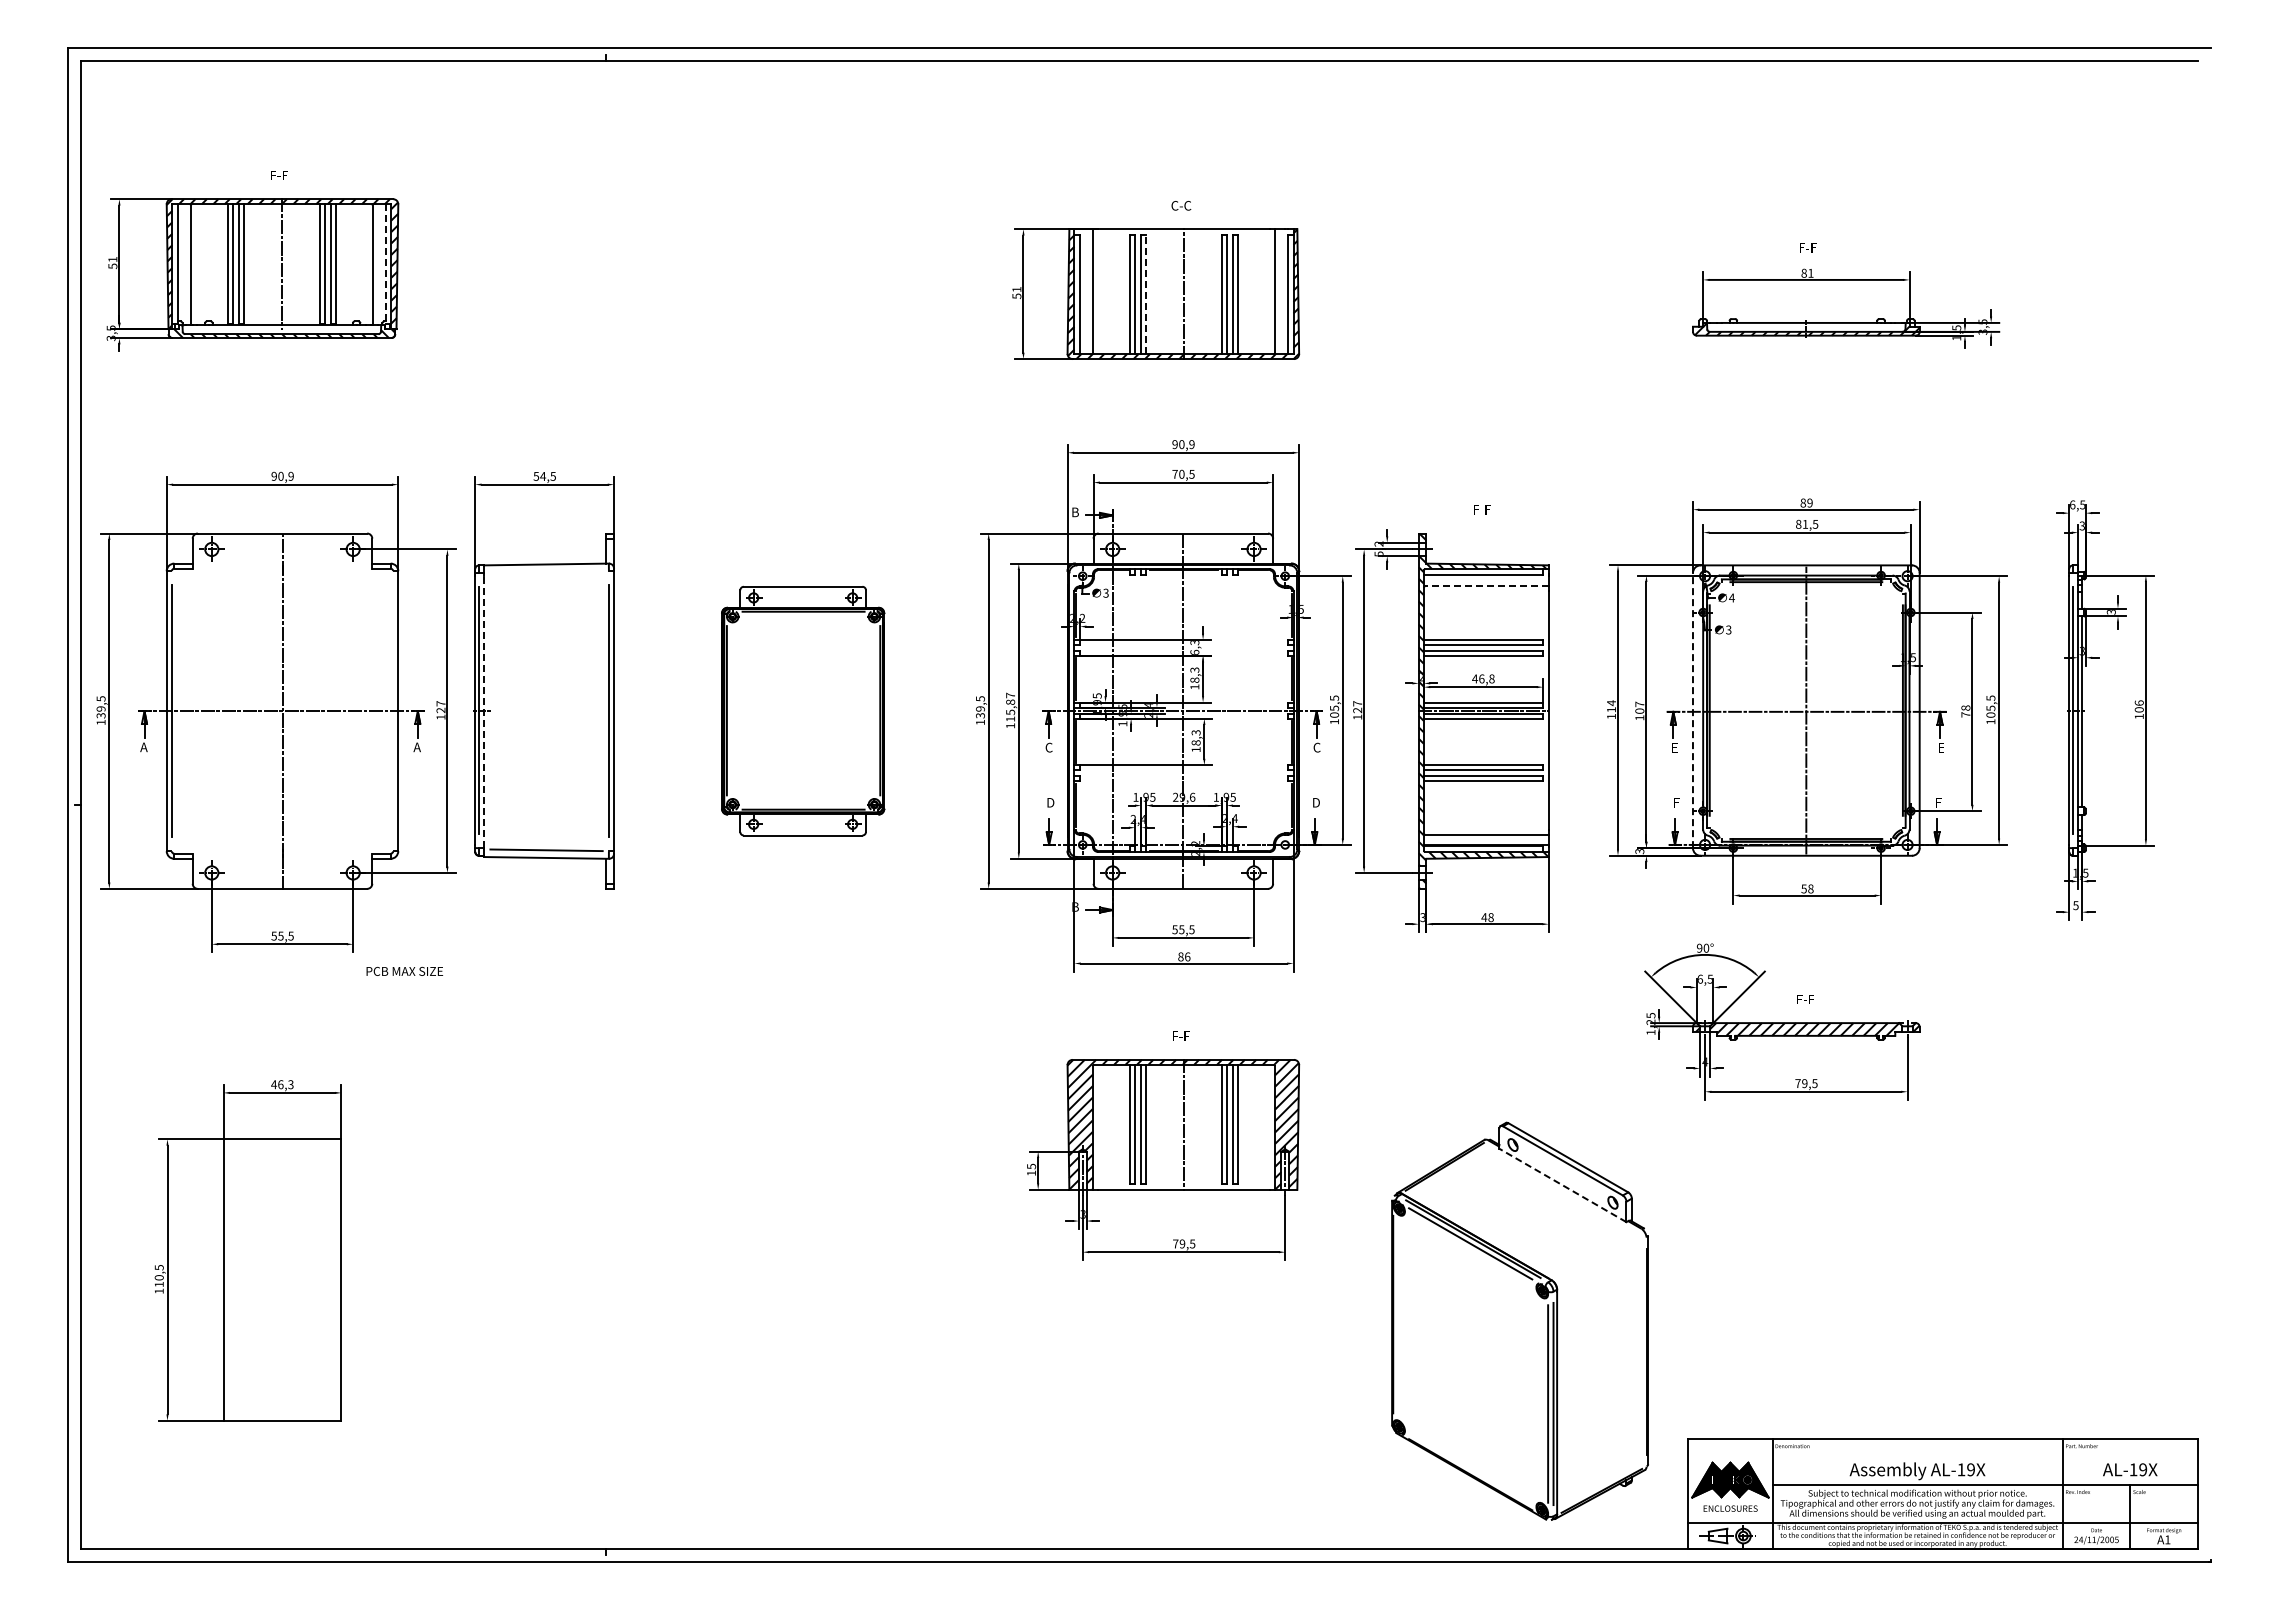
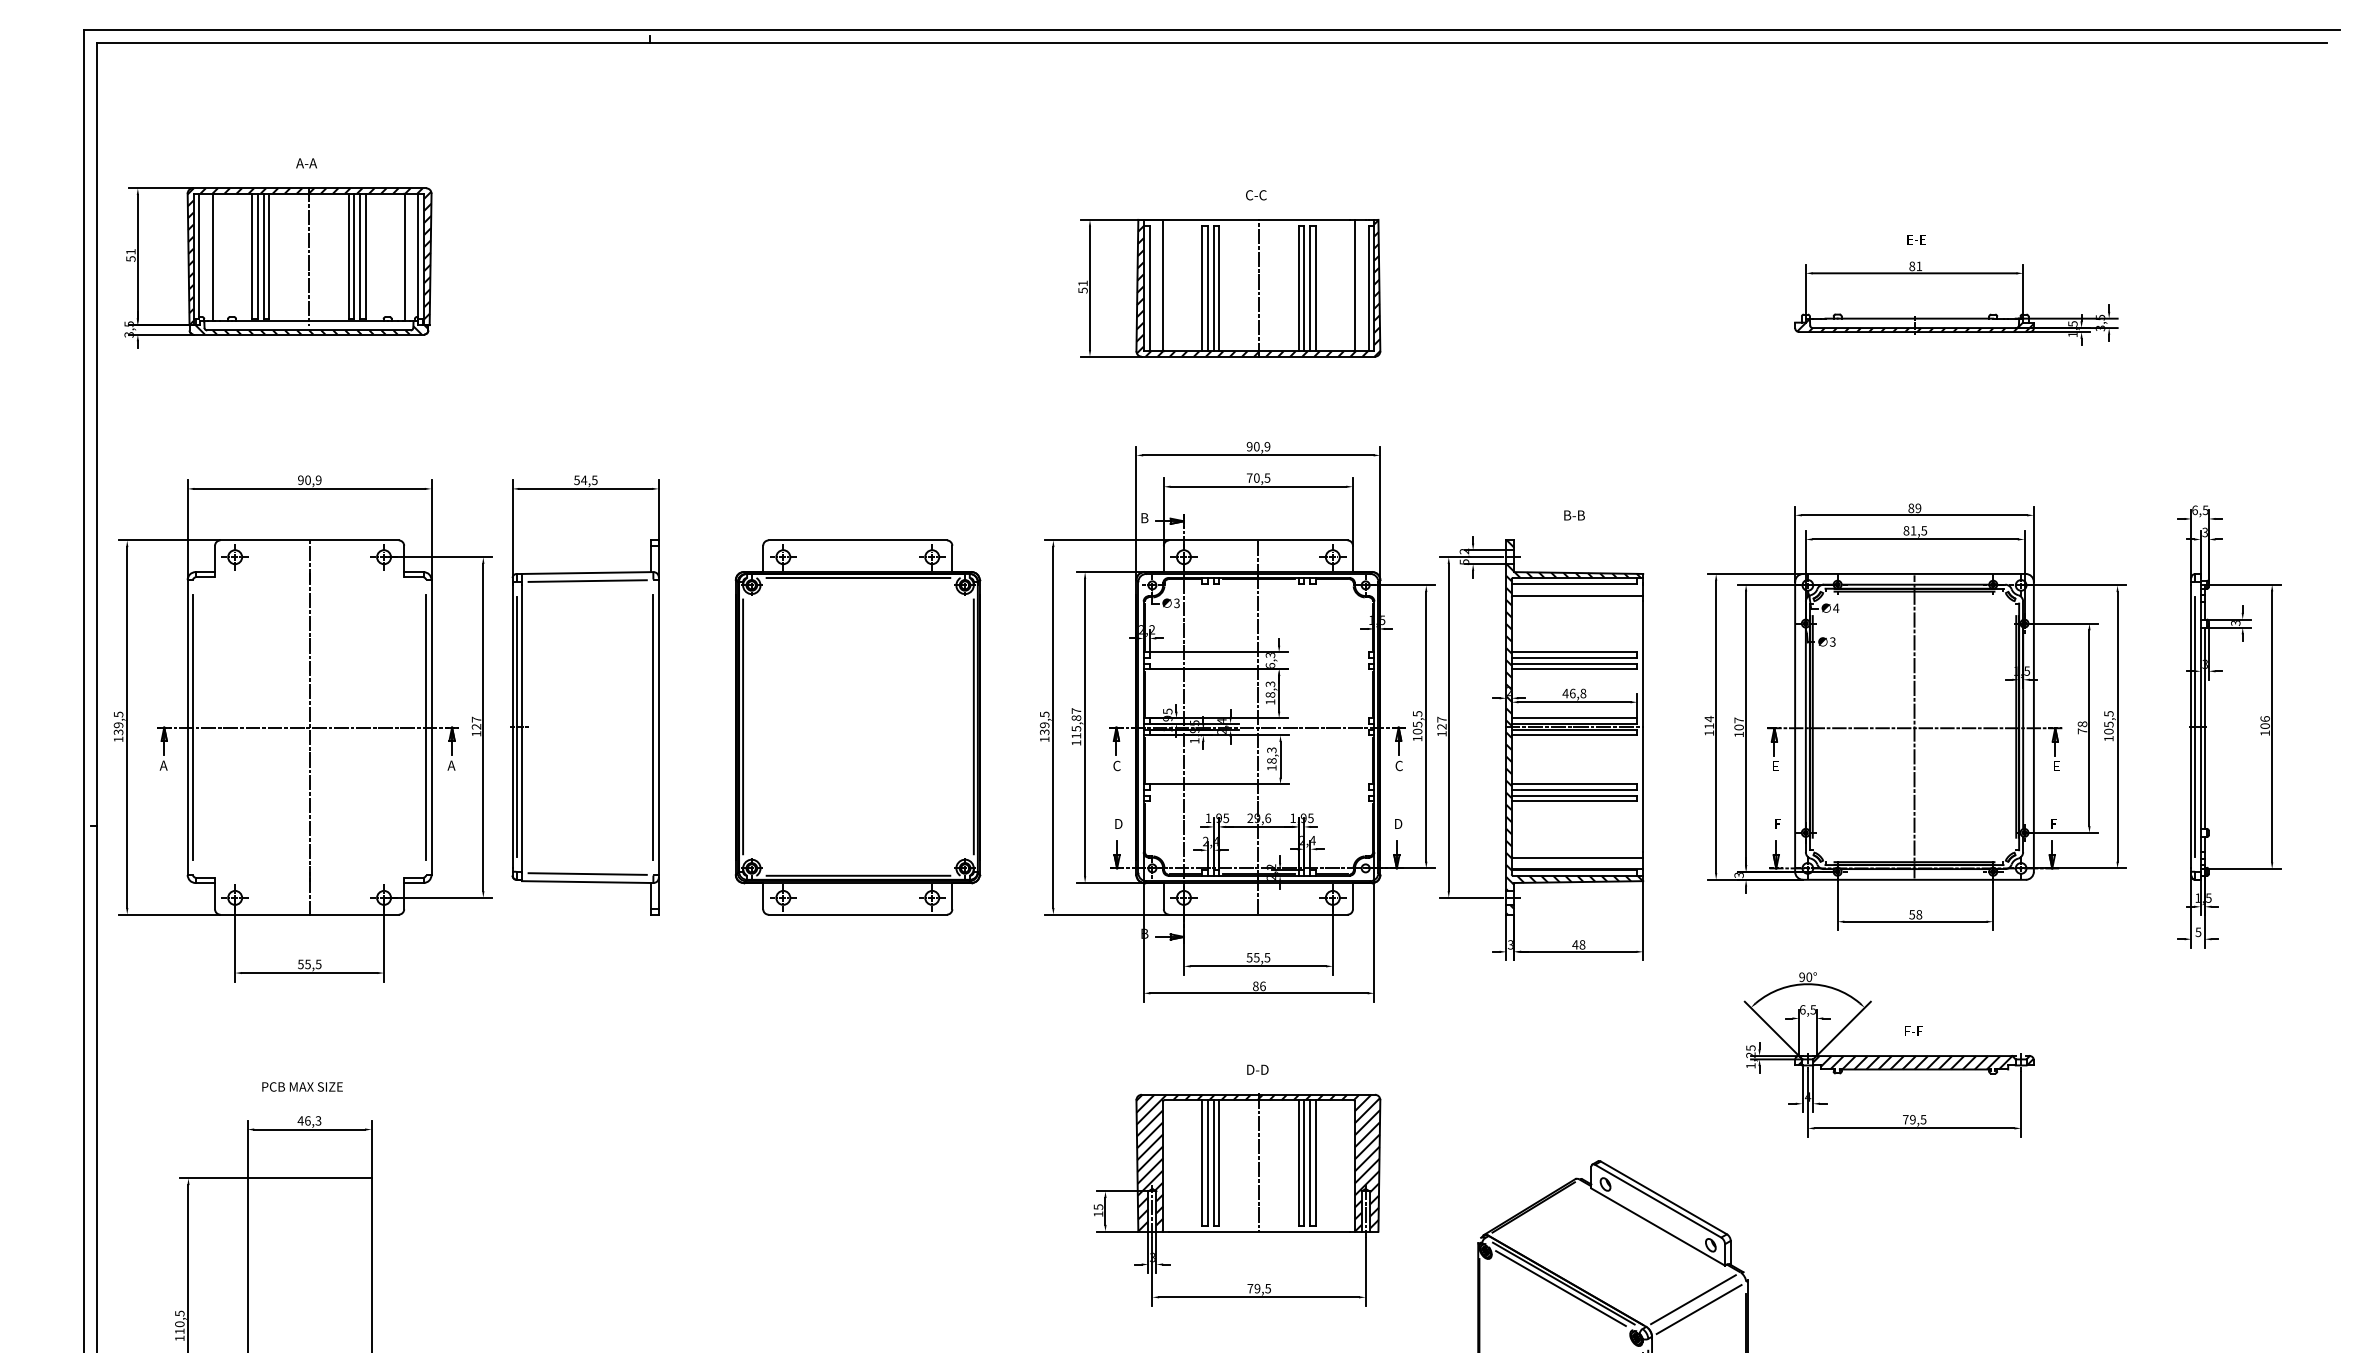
text: (279, 175) -> (306, 163), F-F -> A-A
text: (1808, 247) -> (1916, 239), F-F -> E-E
line: (385, 263) -> (418, 256), dashed -> solid
line: (1146, 294) -> (1219, 288), dashed -> solid
text: (1483, 509) -> (1574, 515), F-F -> B-B
line: (546, 571) -> (587, 580), added
line: (1486, 586) -> (1577, 596), dashed -> solid
part: (803, 710) -> (858, 726), size x1.43
line: (1692, 710) -> (1794, 726), dashed -> solid
line: (393, 711) -> (426, 727), added
line: (484, 712) -> (522, 728), dashed -> solid
text: (404, 971) -> (302, 1087), moved
text: (1182, 1035) -> (1257, 1069), F-F -> D-D
line: (1562, 1185) -> (1657, 1227), dashed -> solid
line: (1596, 1254) -> (1693, 1299), added
line: (1601, 1263) -> (1698, 1309), added

